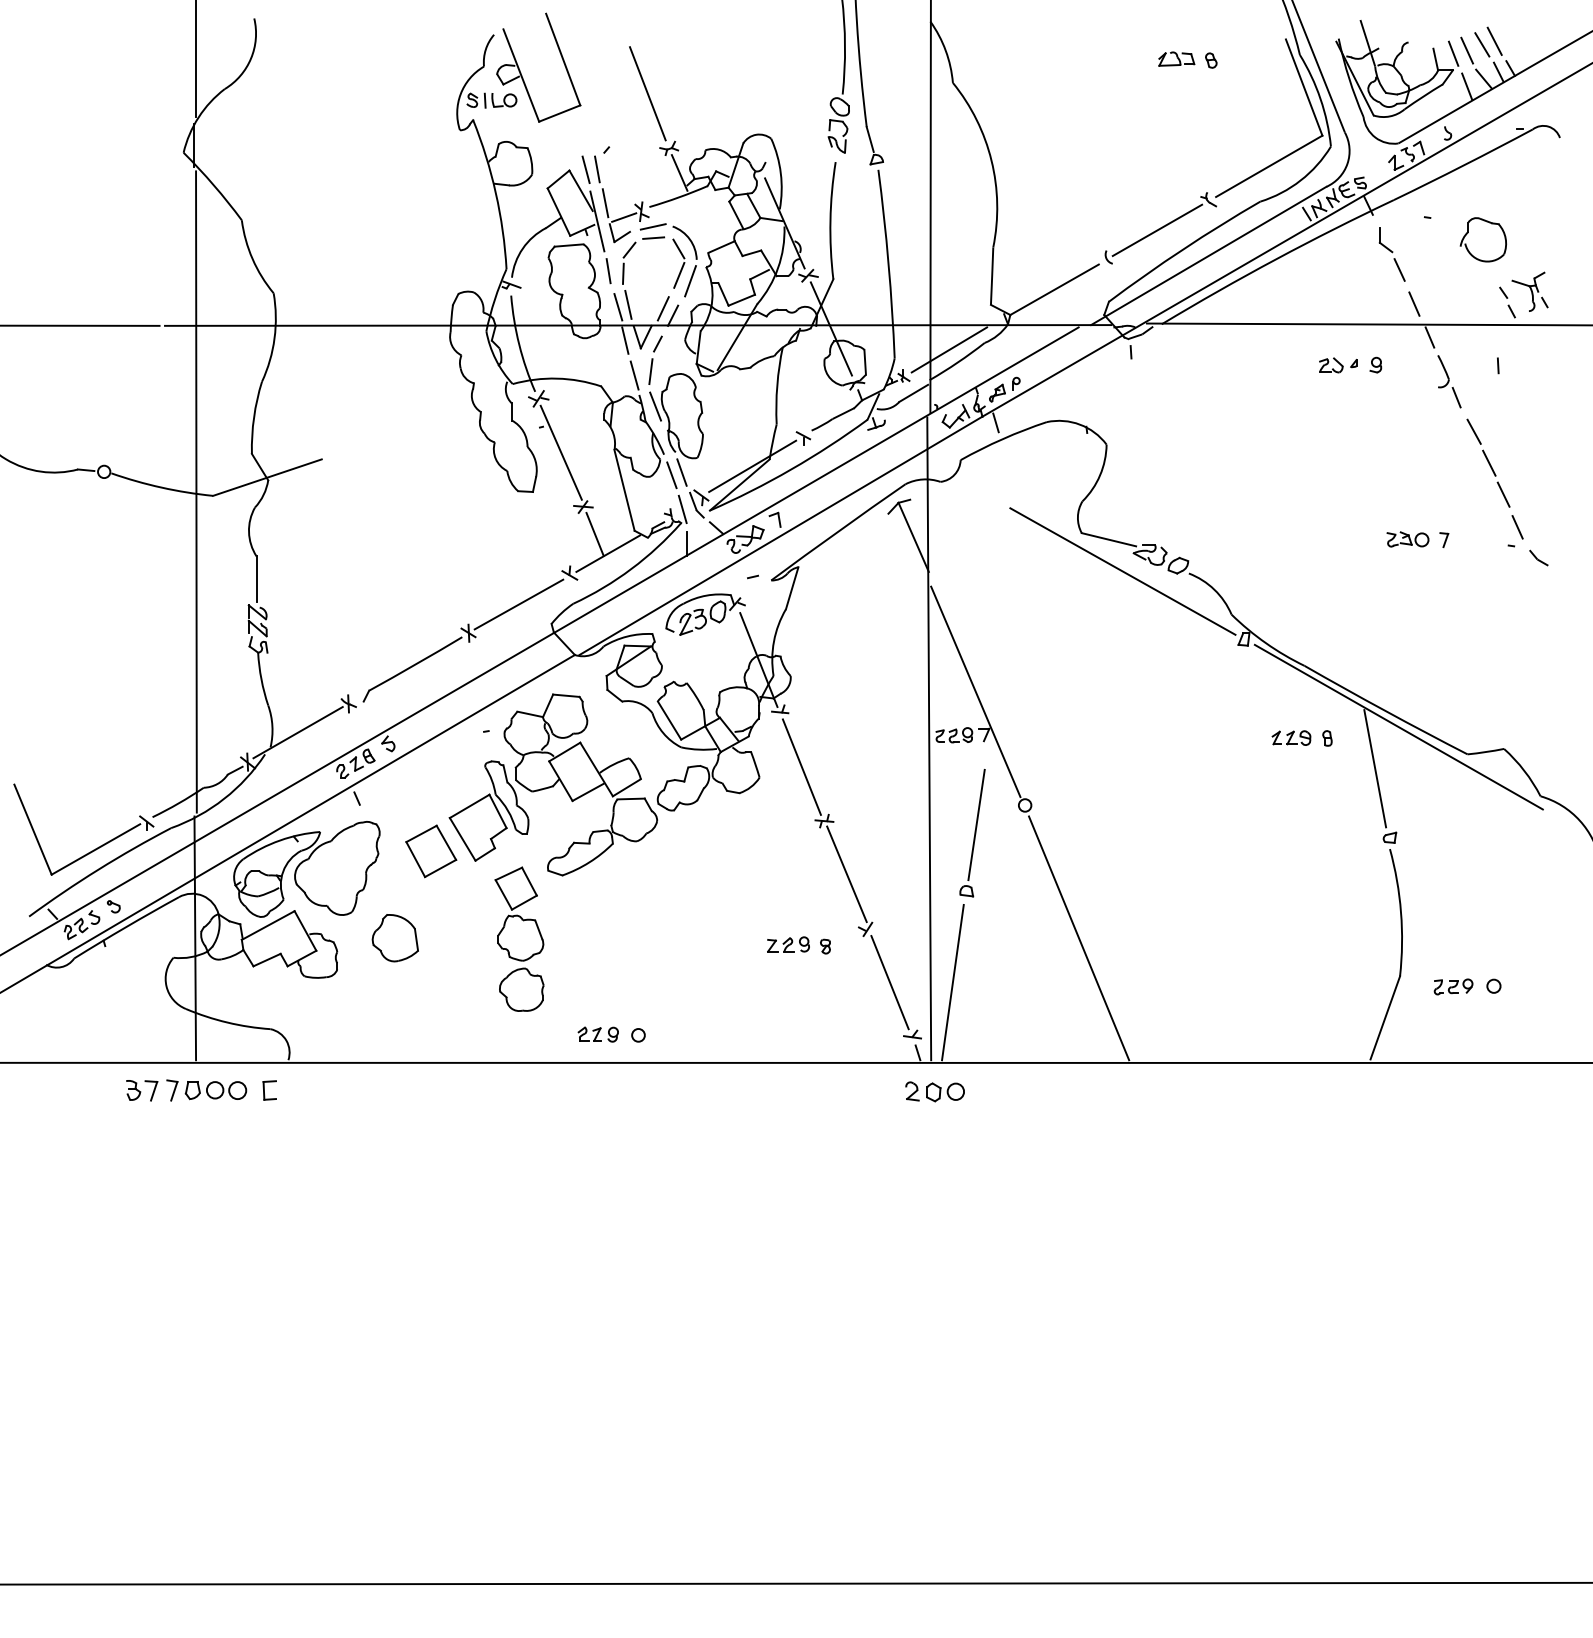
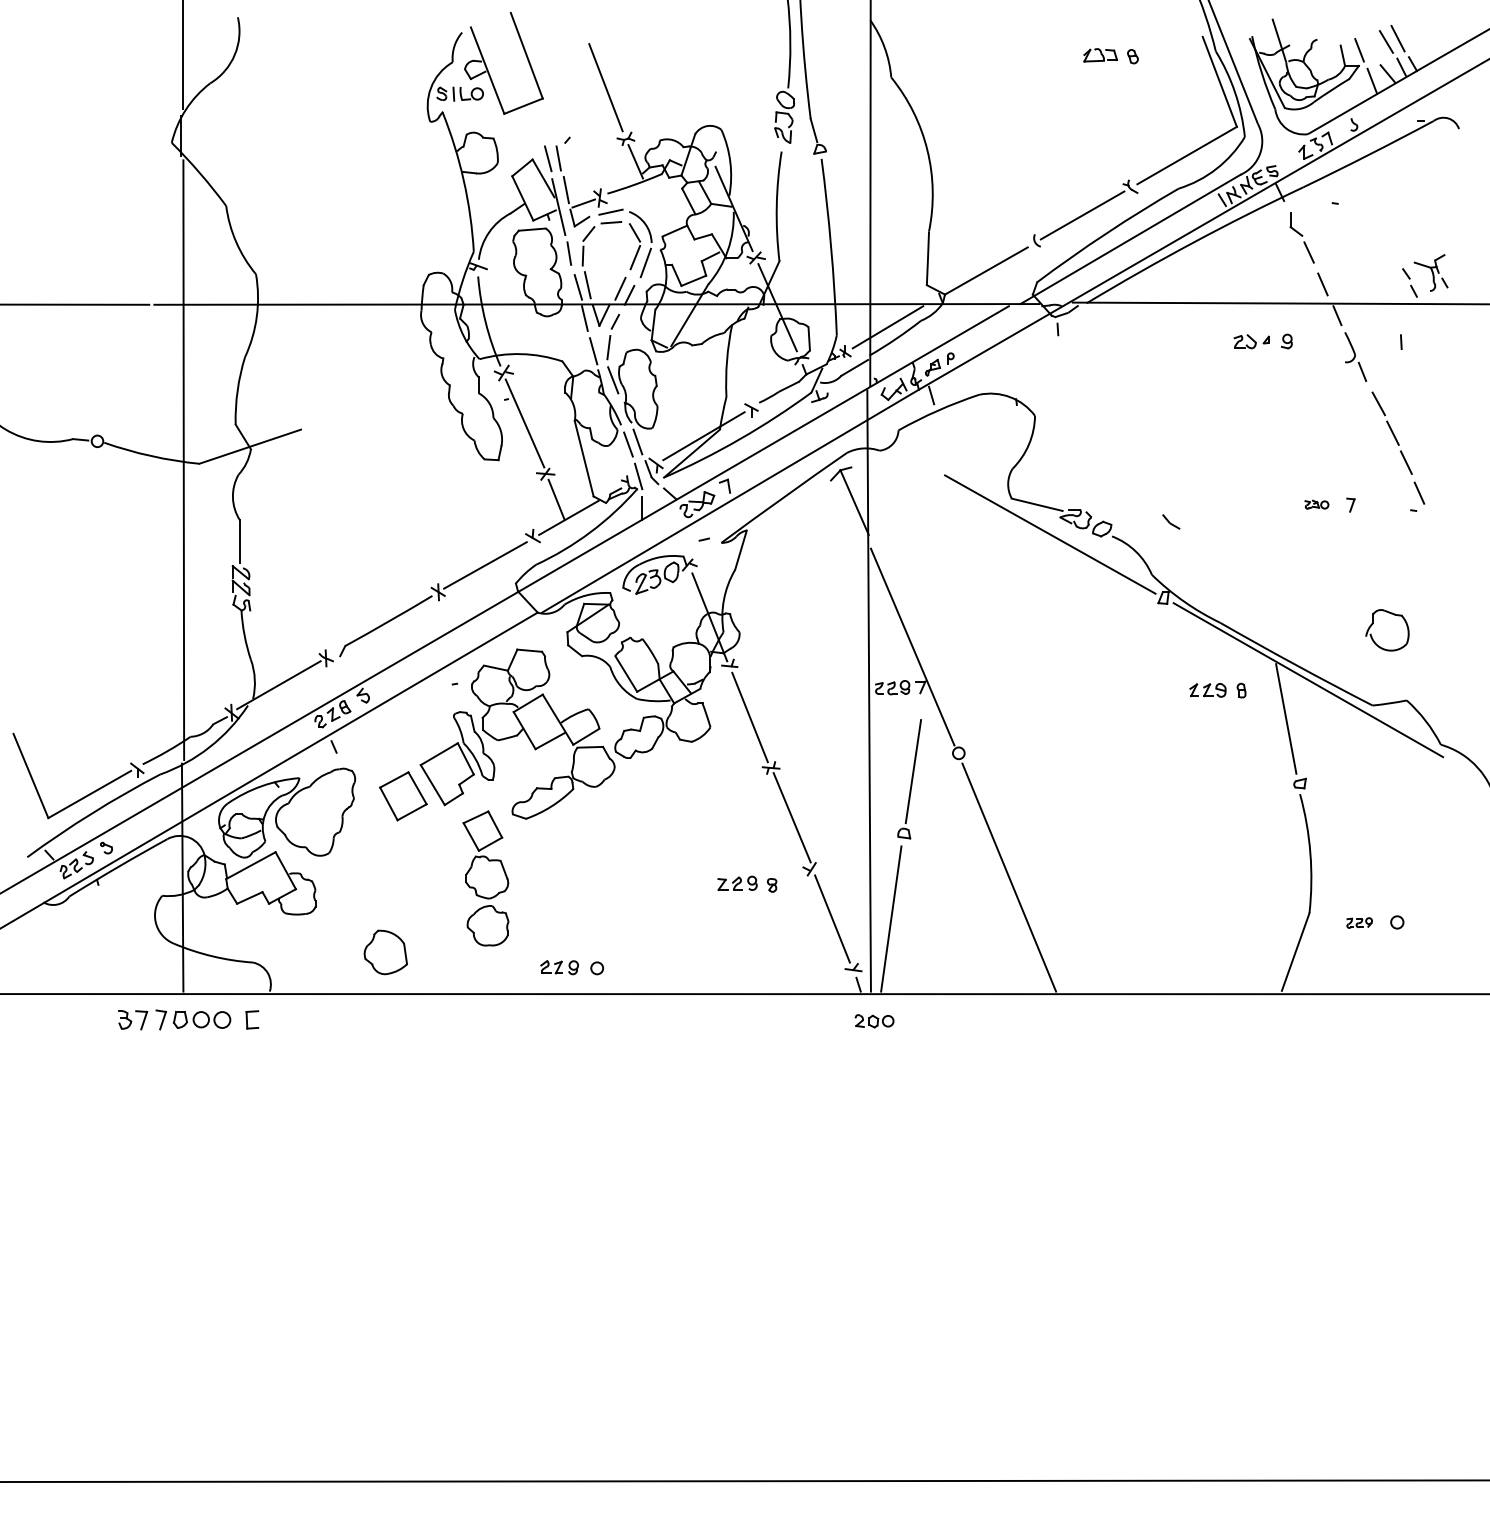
line: (1466, 50) -> (1371, 47), removed
part: (1468, 233) -> (1373, 624), moved
part: (1407, 539) -> (1316, 504), size x0.6
part: (1539, 557) -> (1171, 521), moved
part: (395, 938) -> (385, 952), moved
part: (1453, 986) -> (1359, 922), size x0.7
part: (934, 1092) -> (874, 1021), size x0.7

